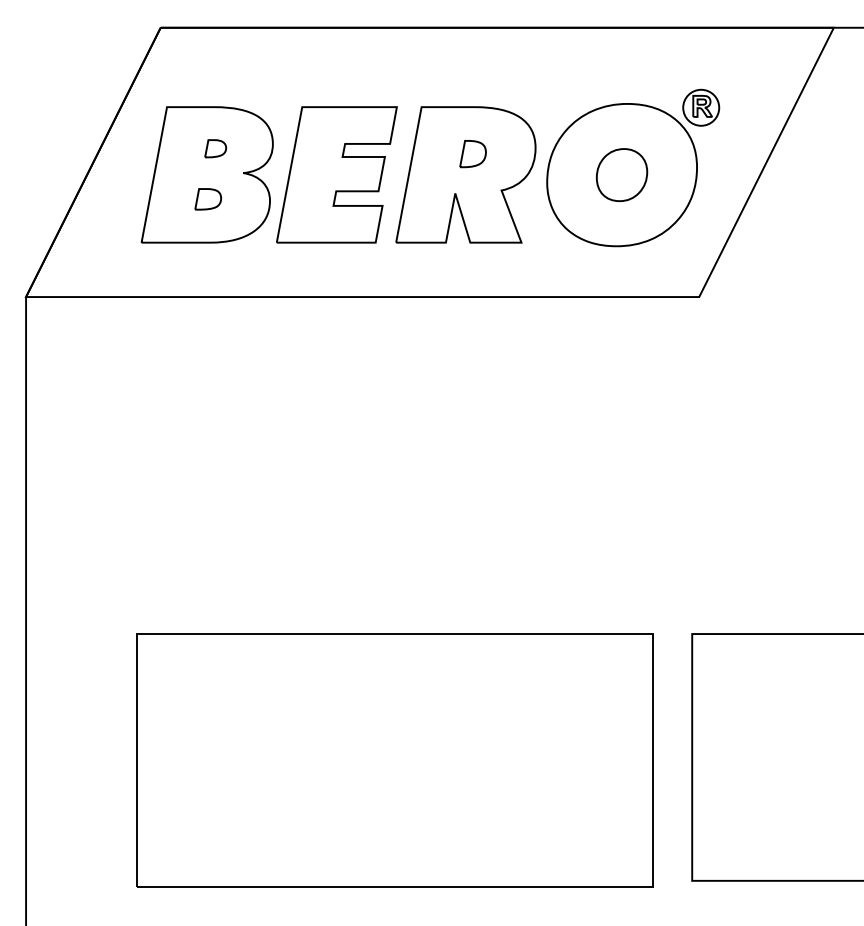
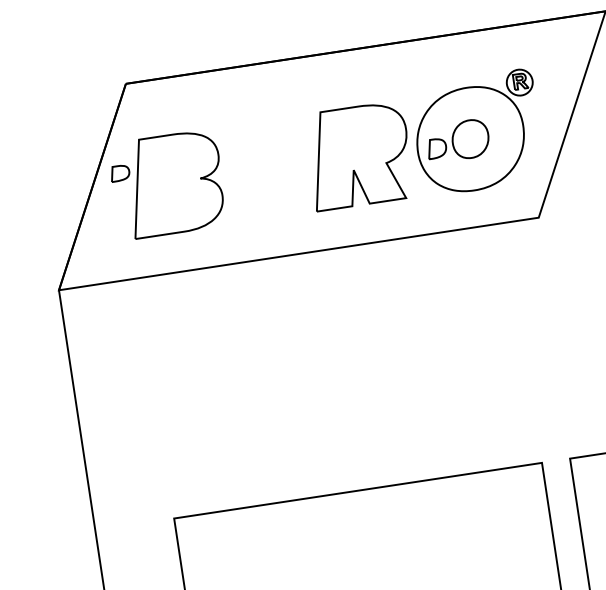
part: (215, 148) -> (177, 163), removed
part: (472, 154) -> (436, 148), moved
part: (336, 174) -> (267, 169), removed
part: (207, 199) -> (119, 173), moved

